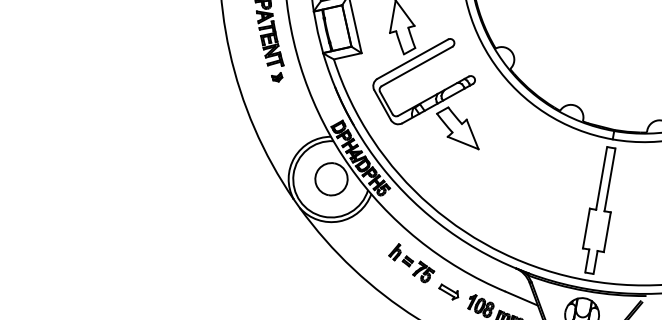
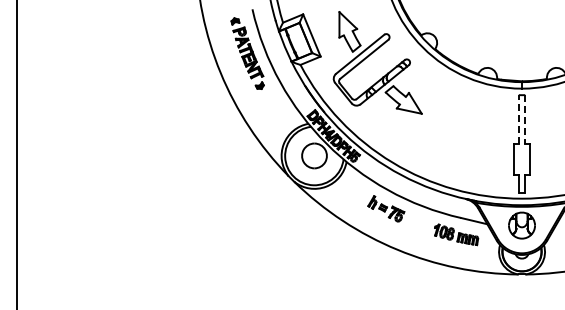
line: (601, 178) -> (518, 119), solid -> dashed
line: (610, 181) -> (525, 120), solid -> dashed
part: (448, 291) -> (417, 225), removed

